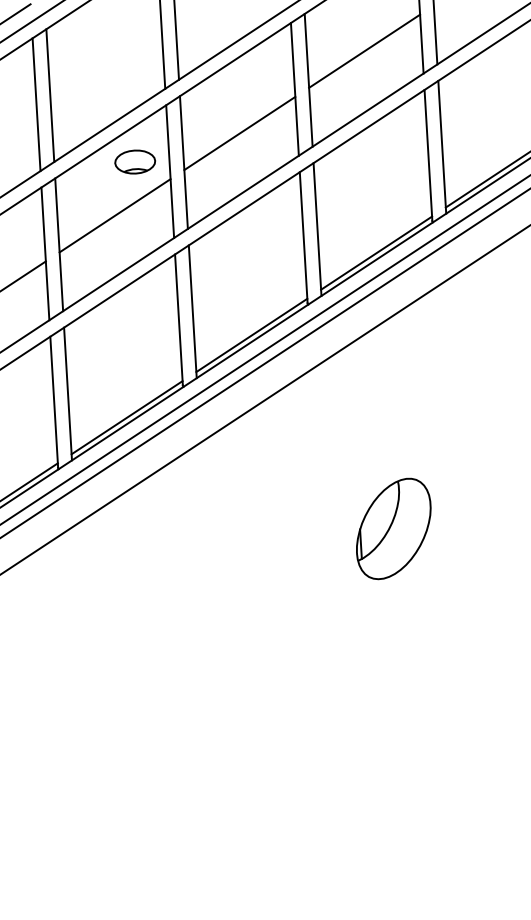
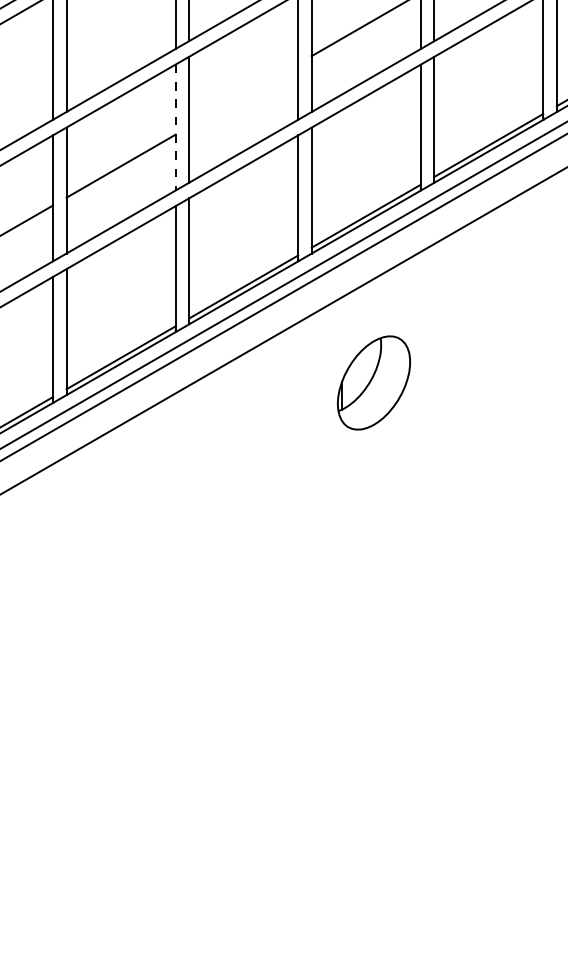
line: (239, 132) -> (243, 94), removed
part: (134, 162) -> (142, 116), removed
line: (170, 171) -> (175, 127), solid -> dashed
part: (393, 528) -> (373, 382), moved

